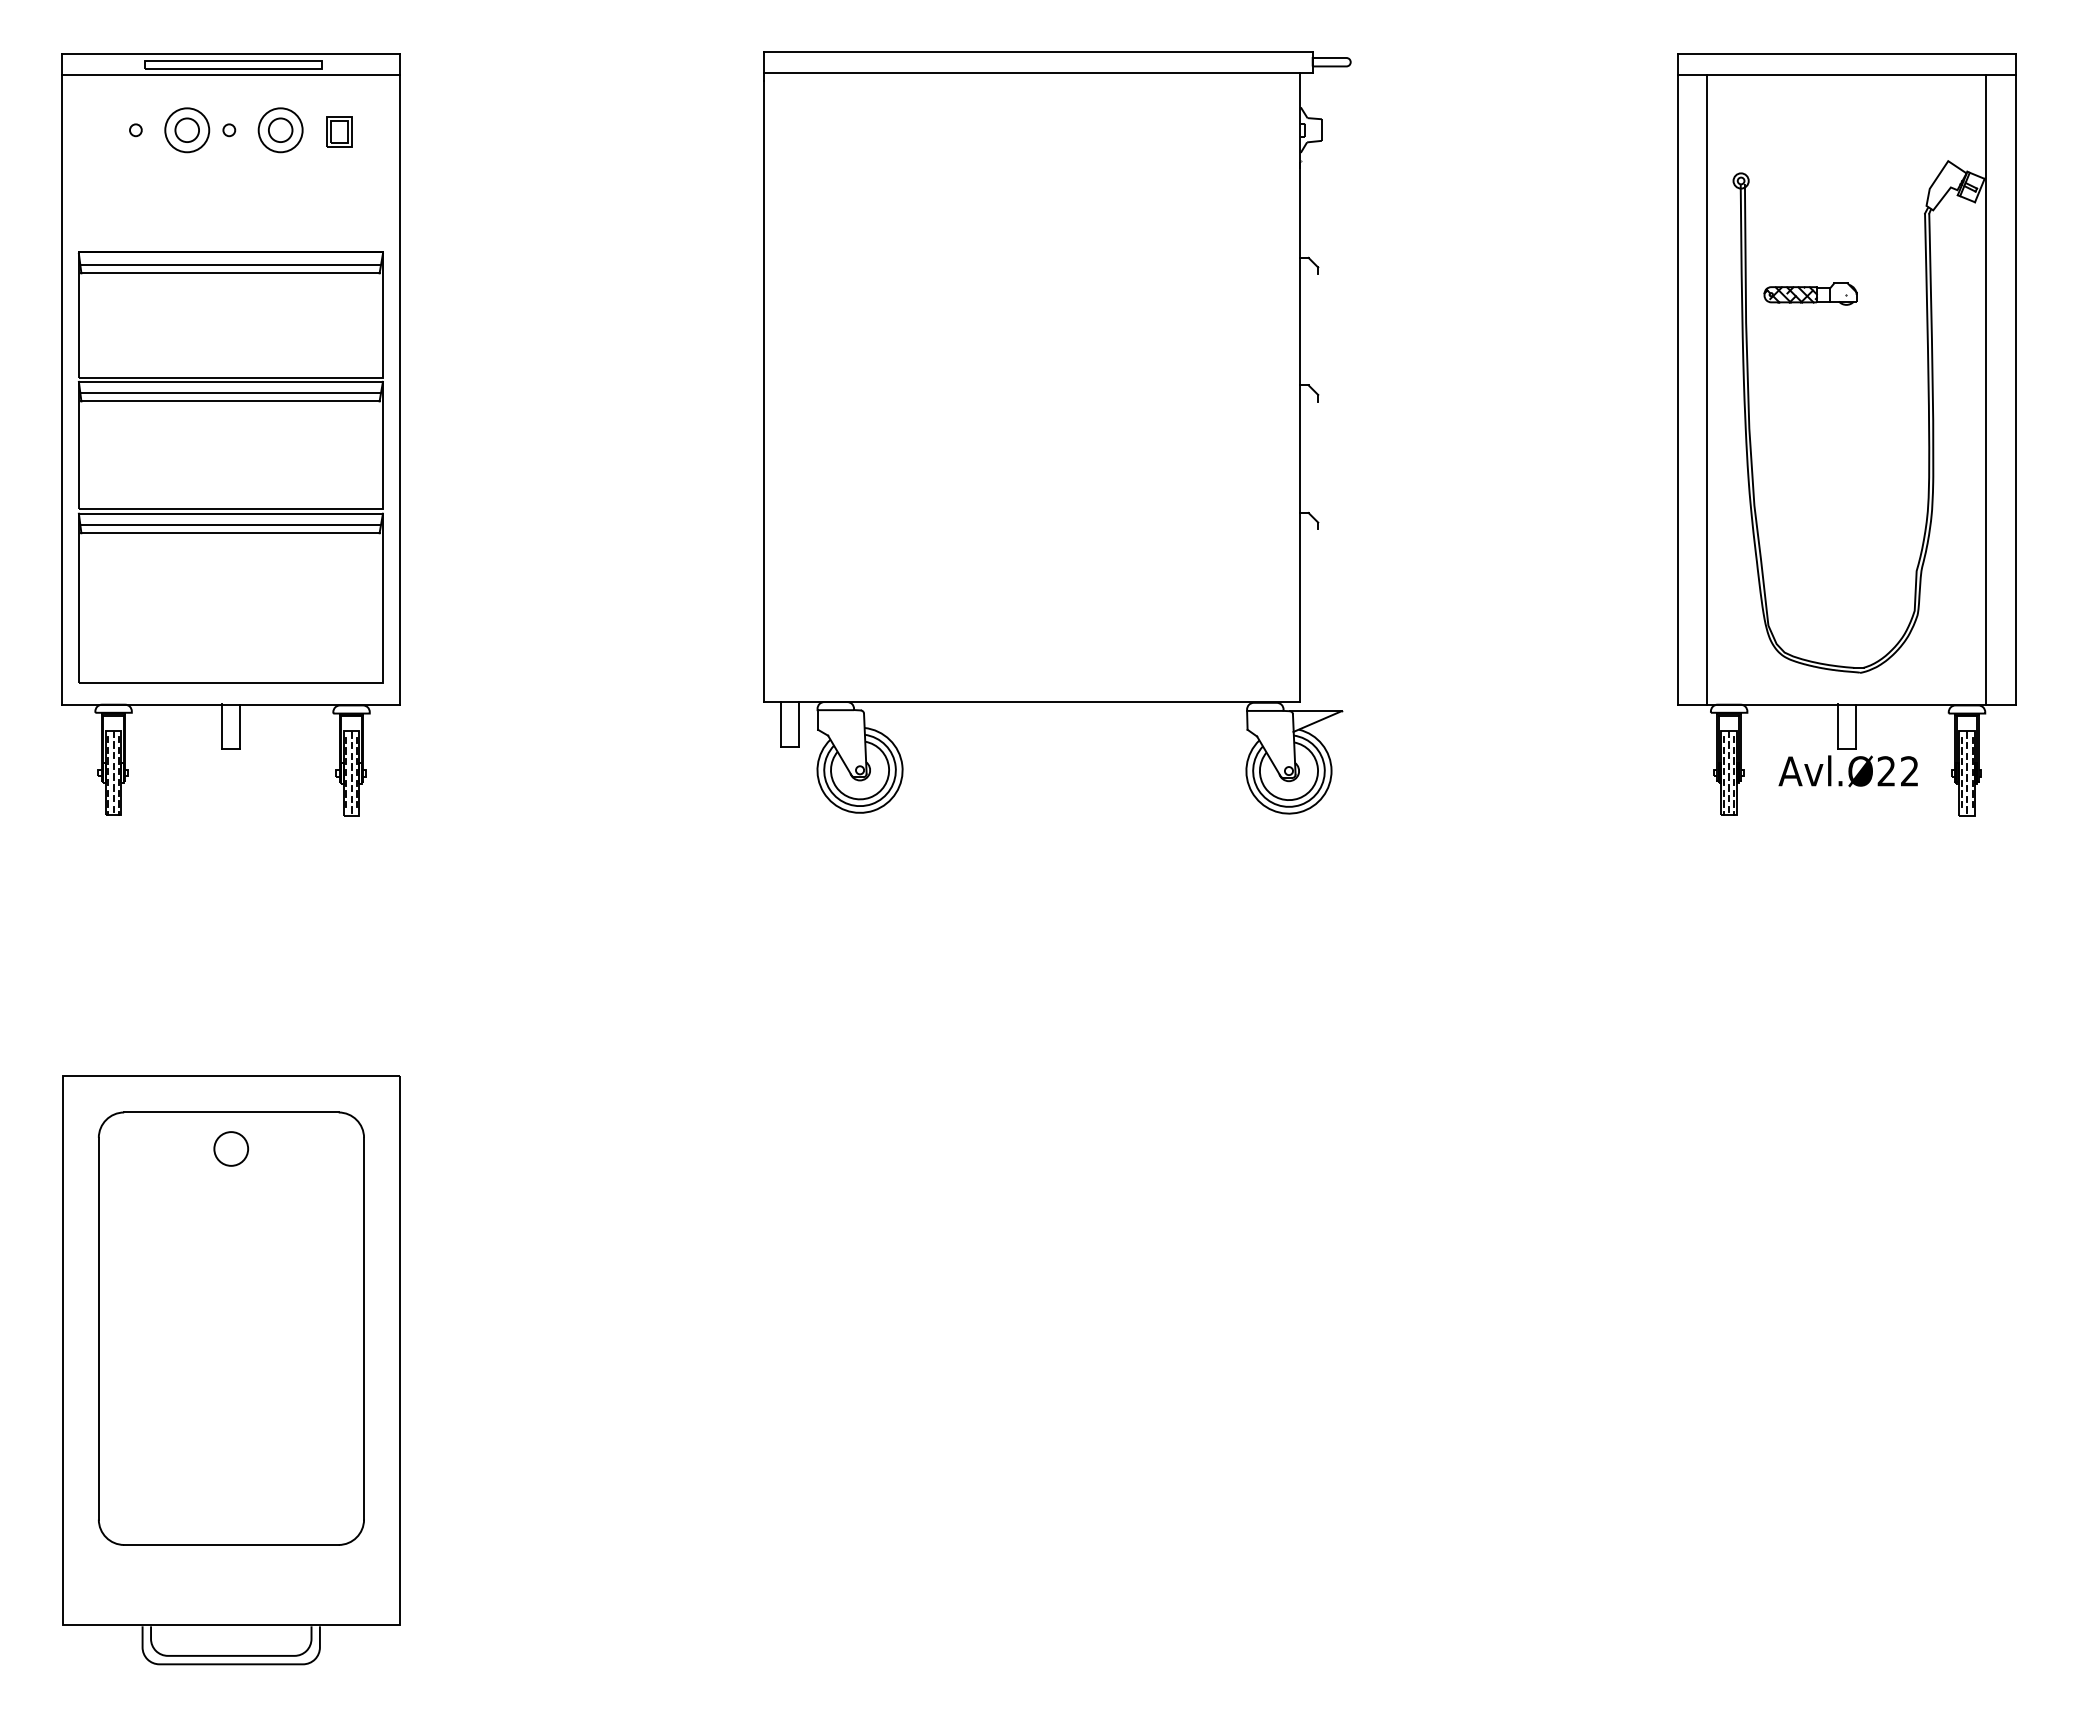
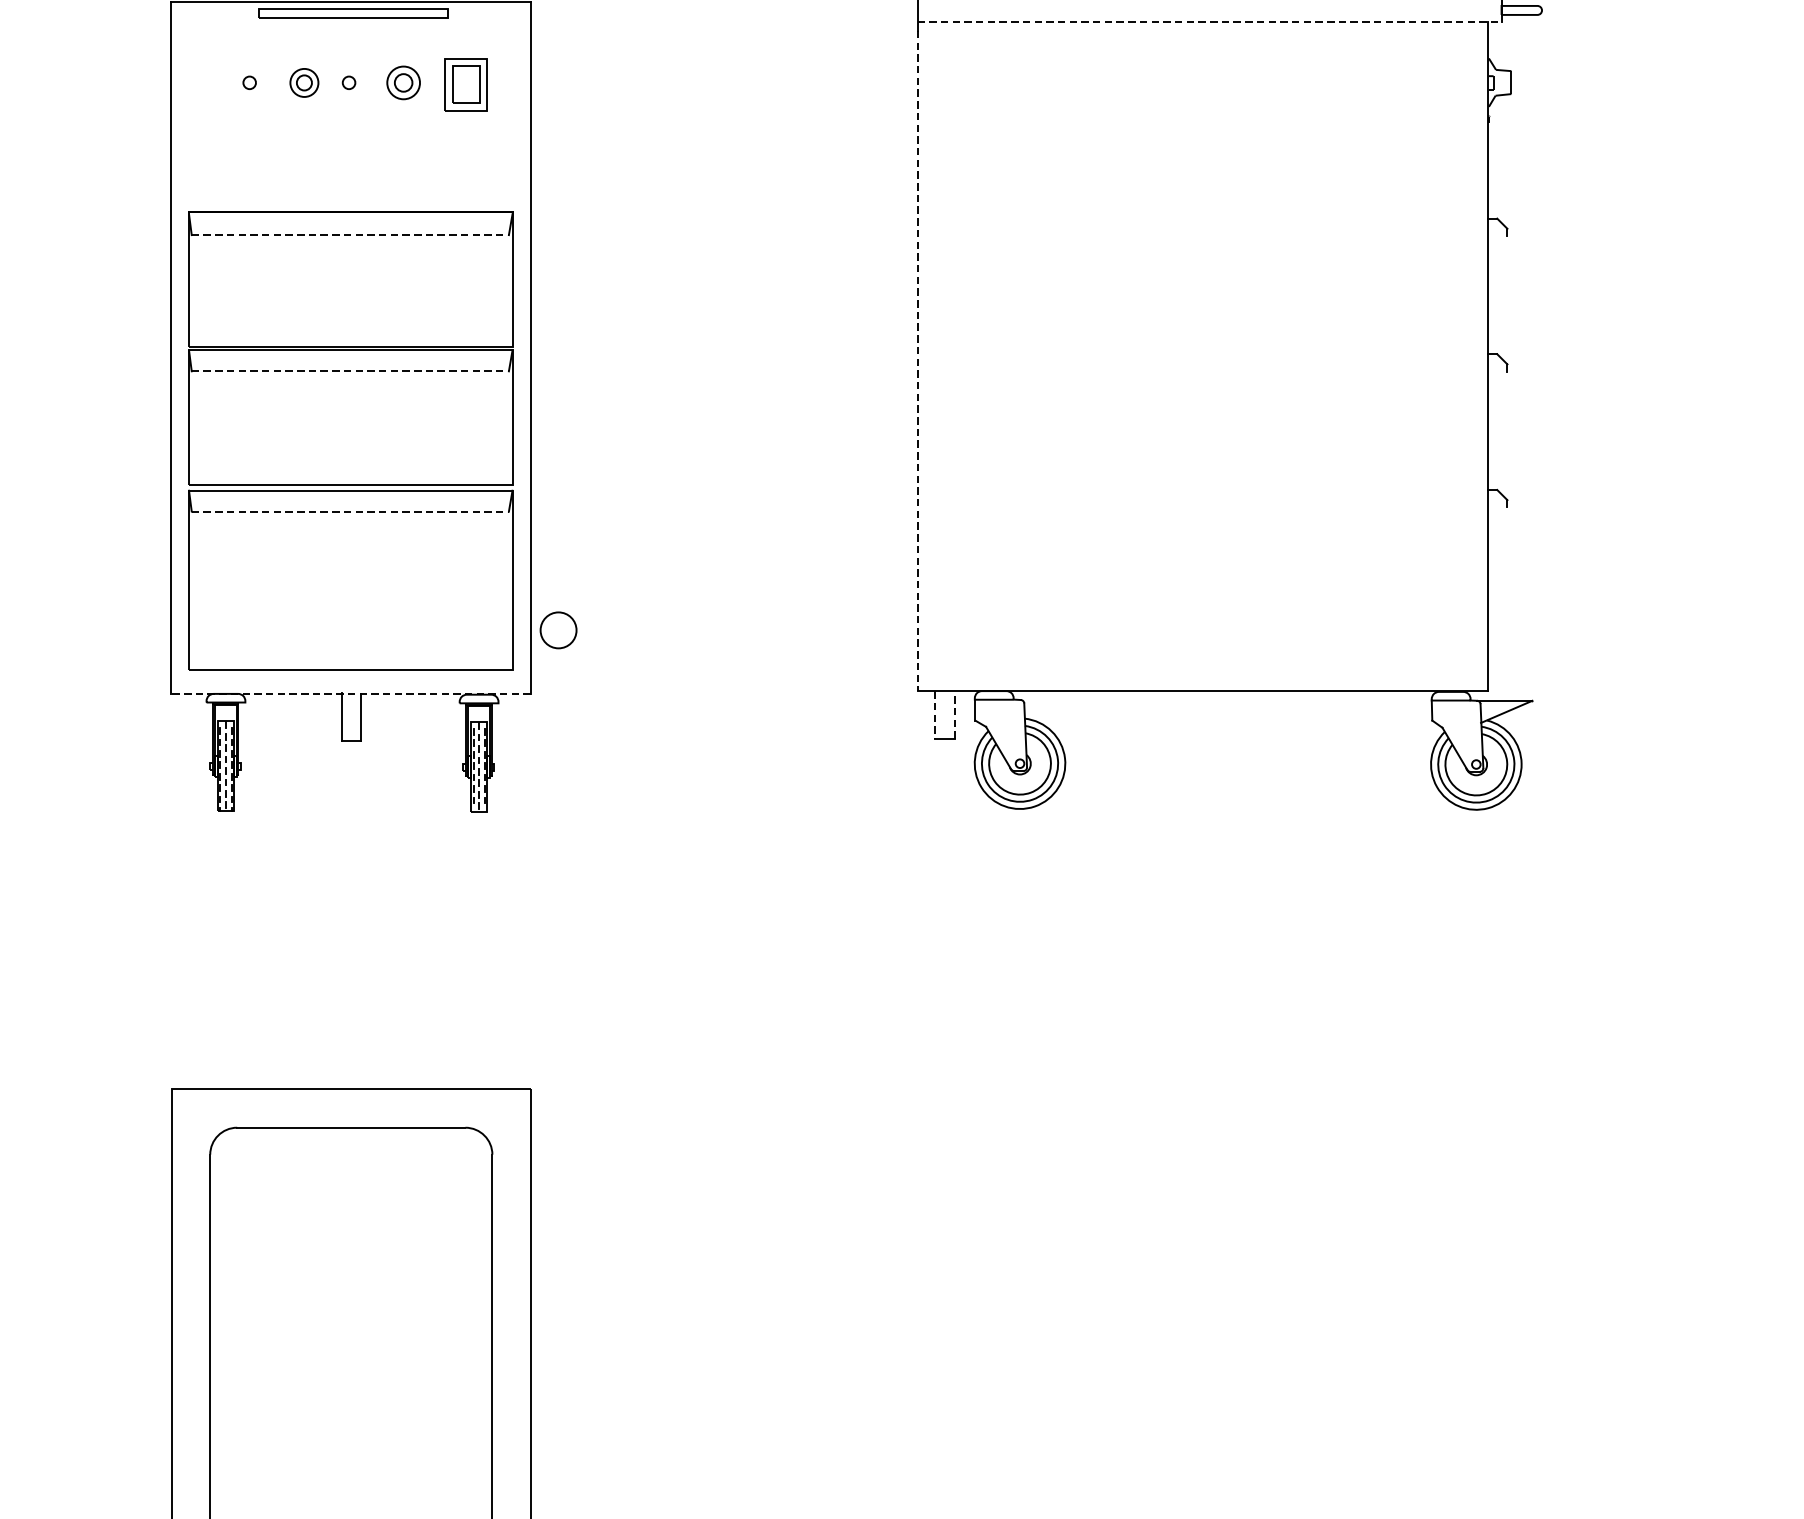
line: (1038, 72) -> (1209, 21), solid -> dashed
line: (231, 75) -> (351, 24), removed
part: (187, 130) -> (304, 83), size x0.6
part: (280, 130) -> (403, 83), size x0.7
part: (339, 131) -> (466, 84), size x1.6
line: (230, 264) -> (350, 225), removed
line: (231, 273) -> (351, 235), solid -> dashed
line: (763, 392) -> (917, 361), solid -> dashed
line: (230, 393) -> (350, 362), removed
line: (231, 401) -> (351, 371), solid -> dashed
line: (230, 524) -> (350, 502), removed
line: (231, 533) -> (351, 511), solid -> dashed
line: (231, 704) -> (351, 693), solid -> dashed
line: (780, 724) -> (935, 714), solid -> dashed
line: (798, 724) -> (954, 714), solid -> dashed
circle: (230, 1148) -> (557, 629), moved

